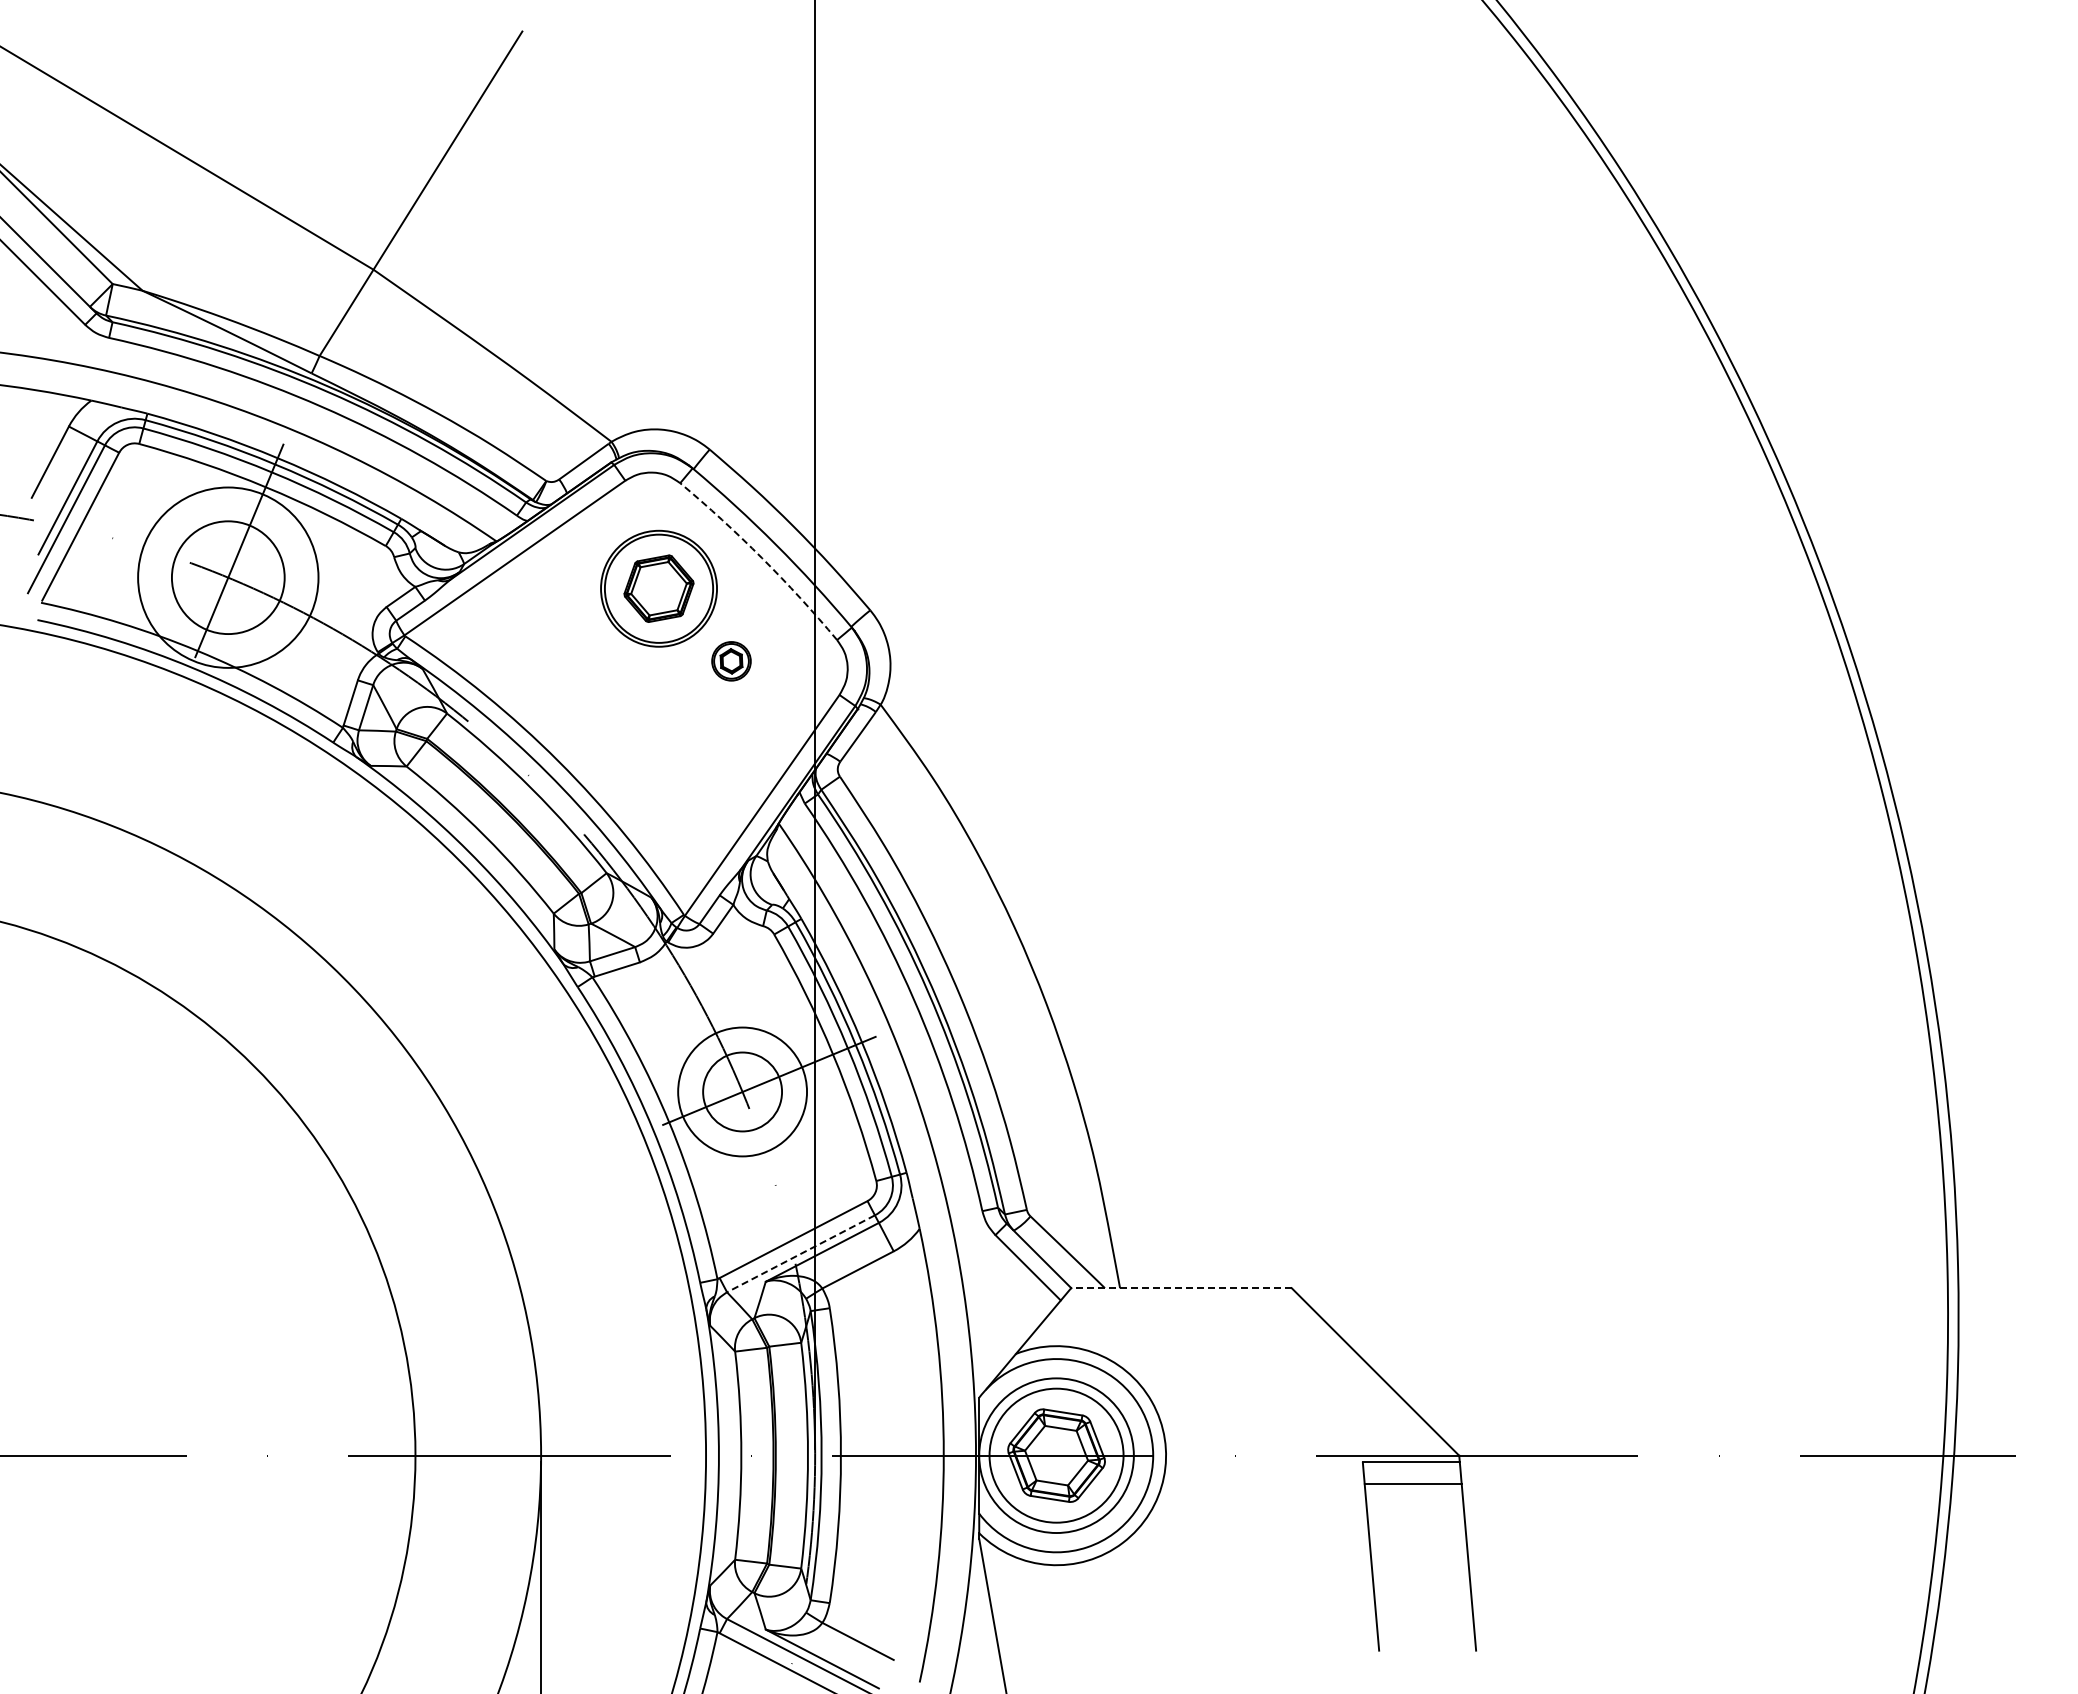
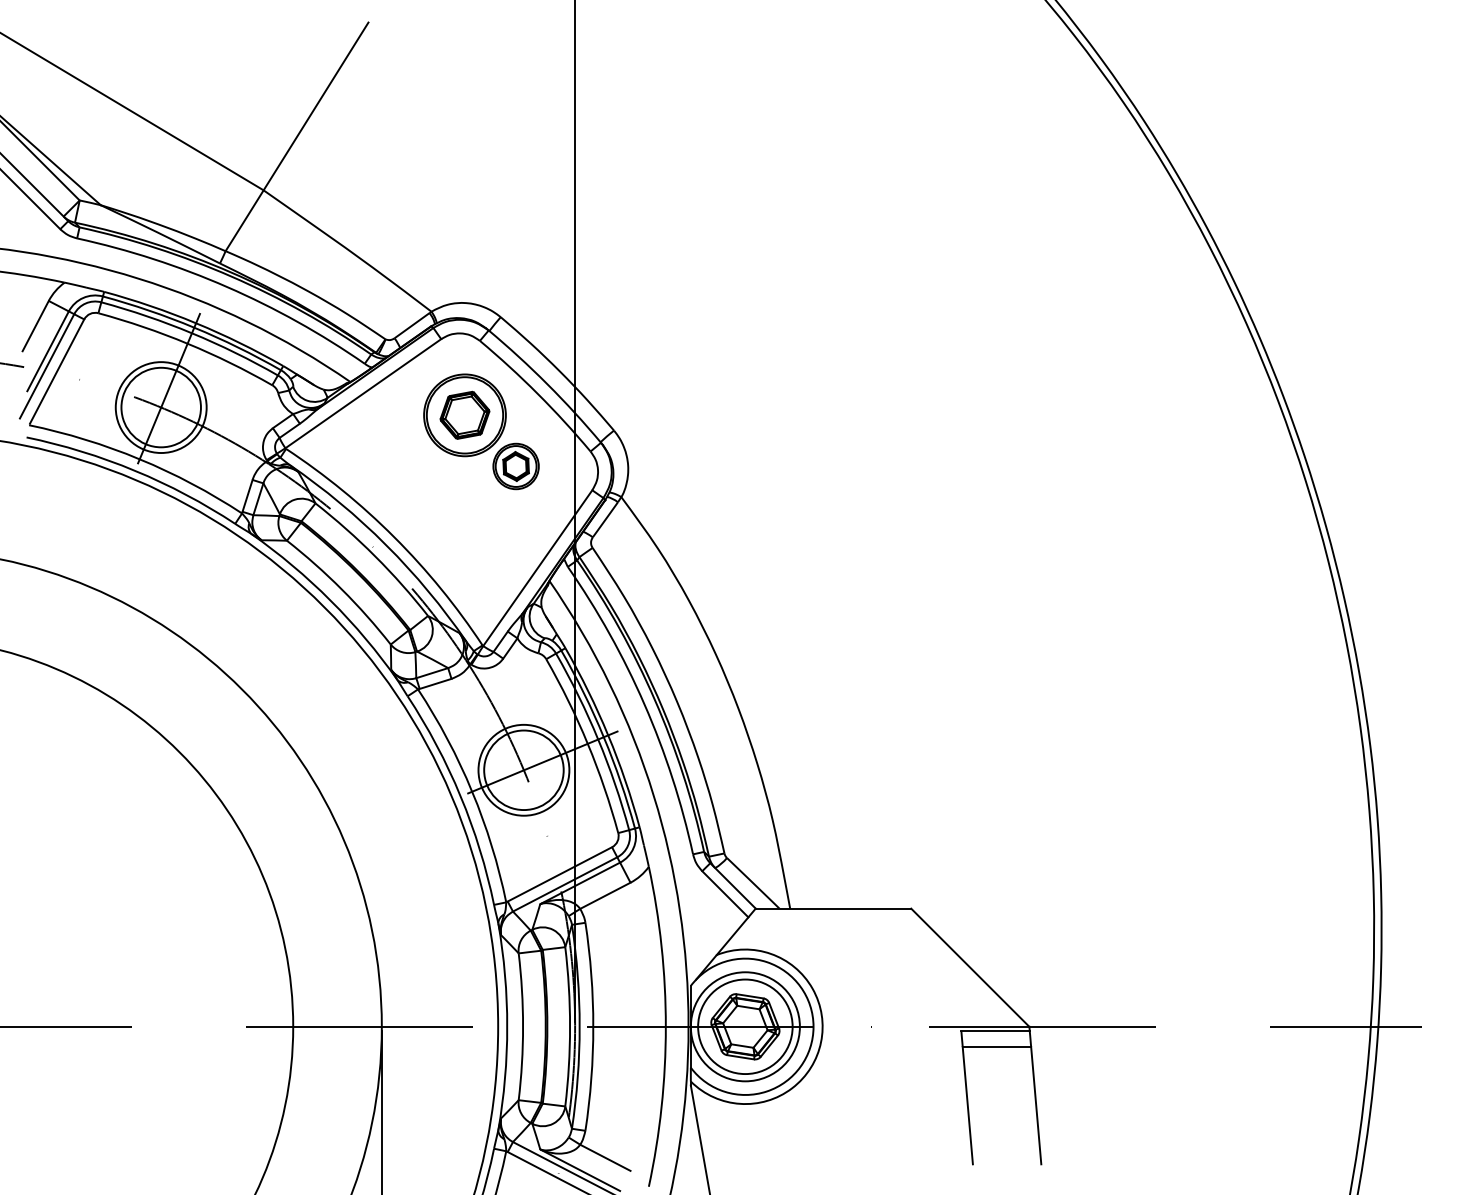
arc: (762, 558) -> (537, 394), dashed -> solid
circle: (227, 577) -> (160, 407), size x0.71
part: (731, 661) -> (516, 466), size x1.67
circle: (742, 1091) -> (523, 769), size x1.43
line: (800, 1254) -> (564, 884), dashed -> solid
line: (1180, 1288) -> (832, 908), dashed -> solid

